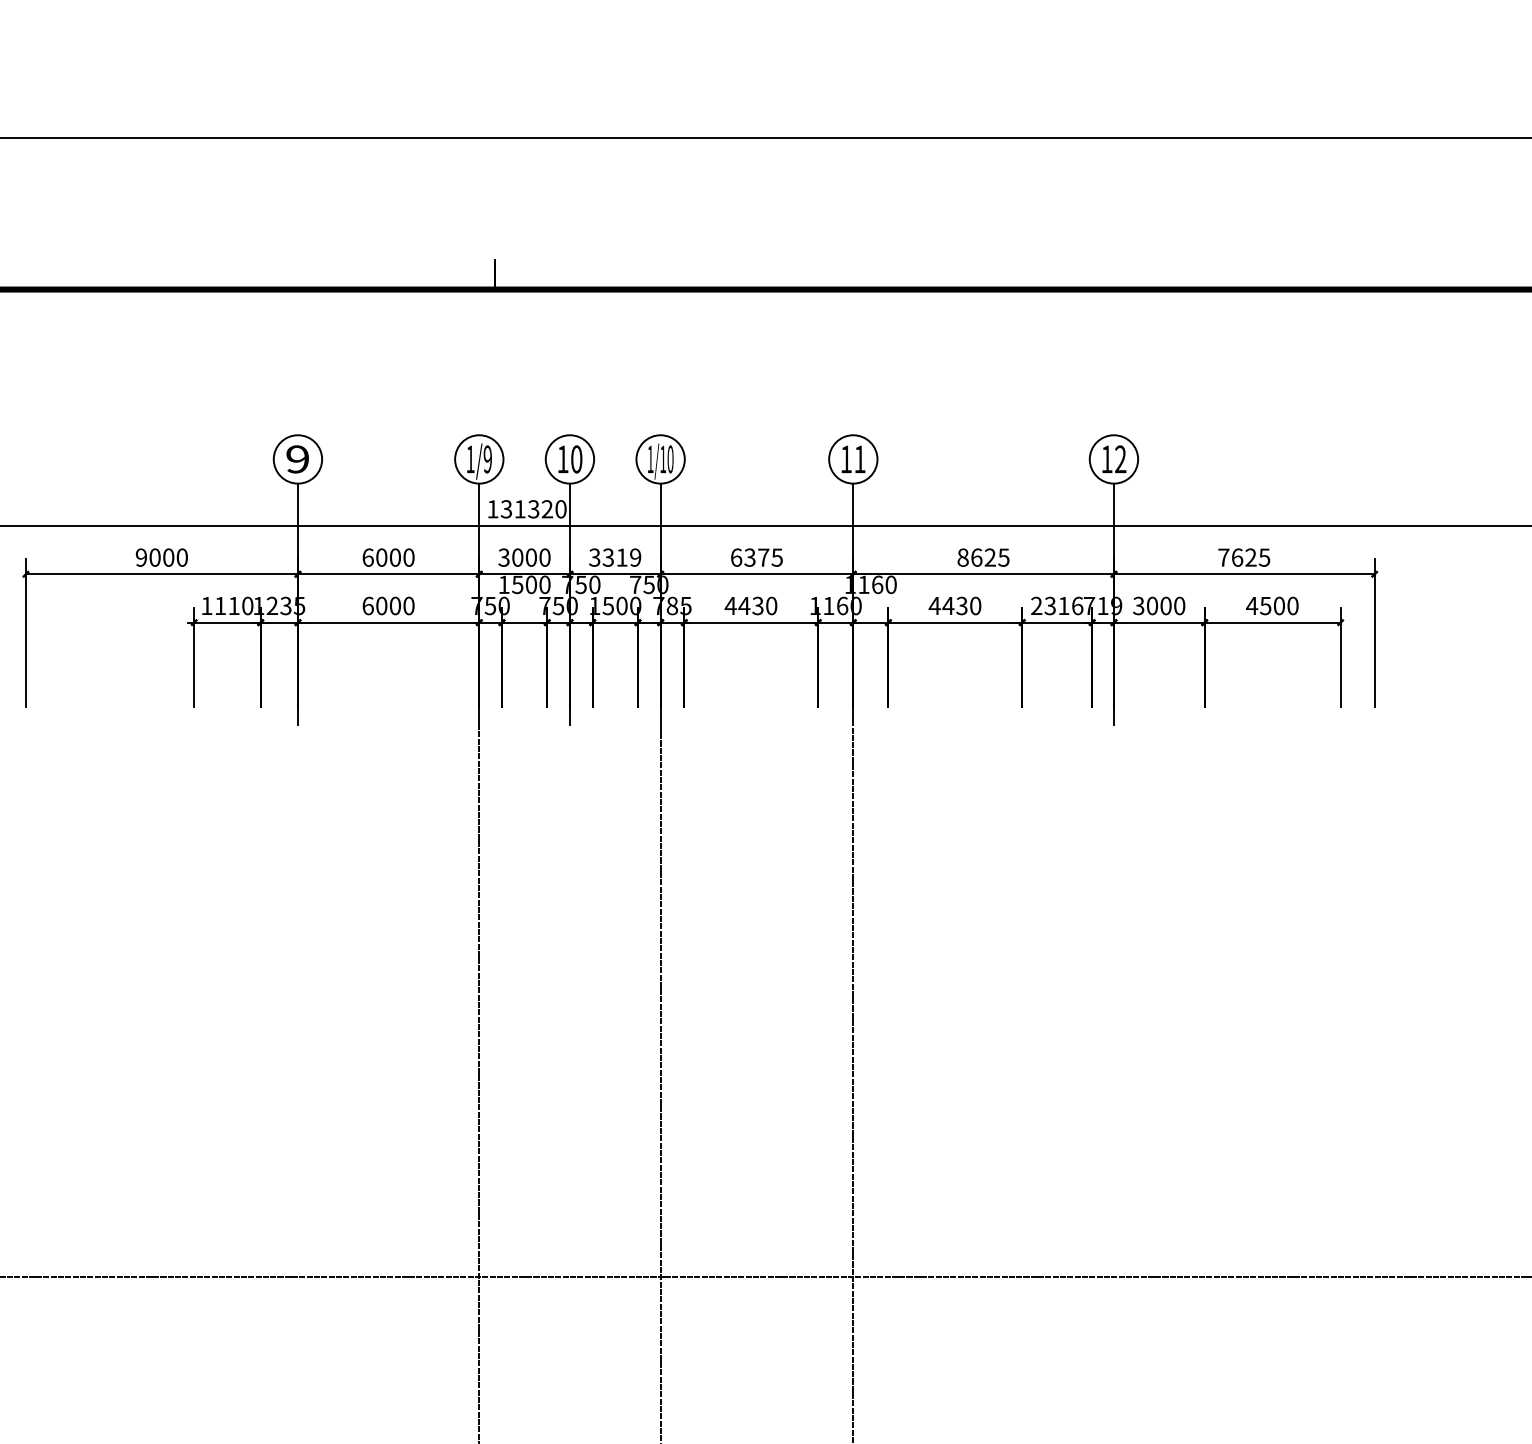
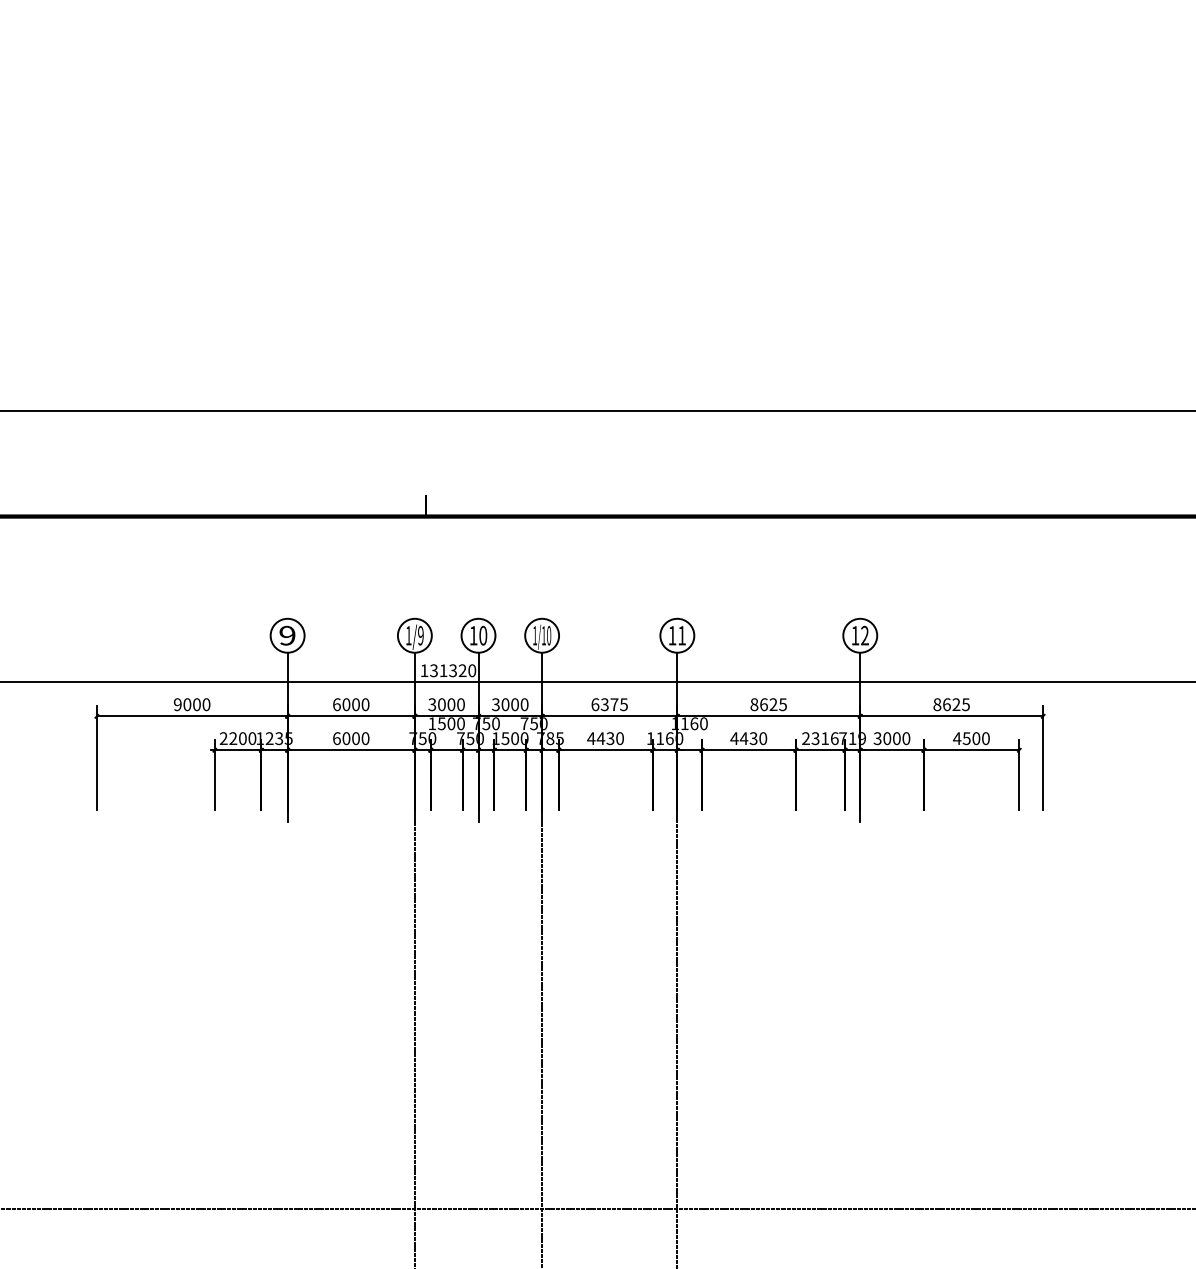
text: (621, 557) -> (514, 704), 3319 -> 3000
text: (1224, 557) -> (937, 704), 7625 -> 8625
text: (219, 605) -> (232, 738), 1110 -> 2200

